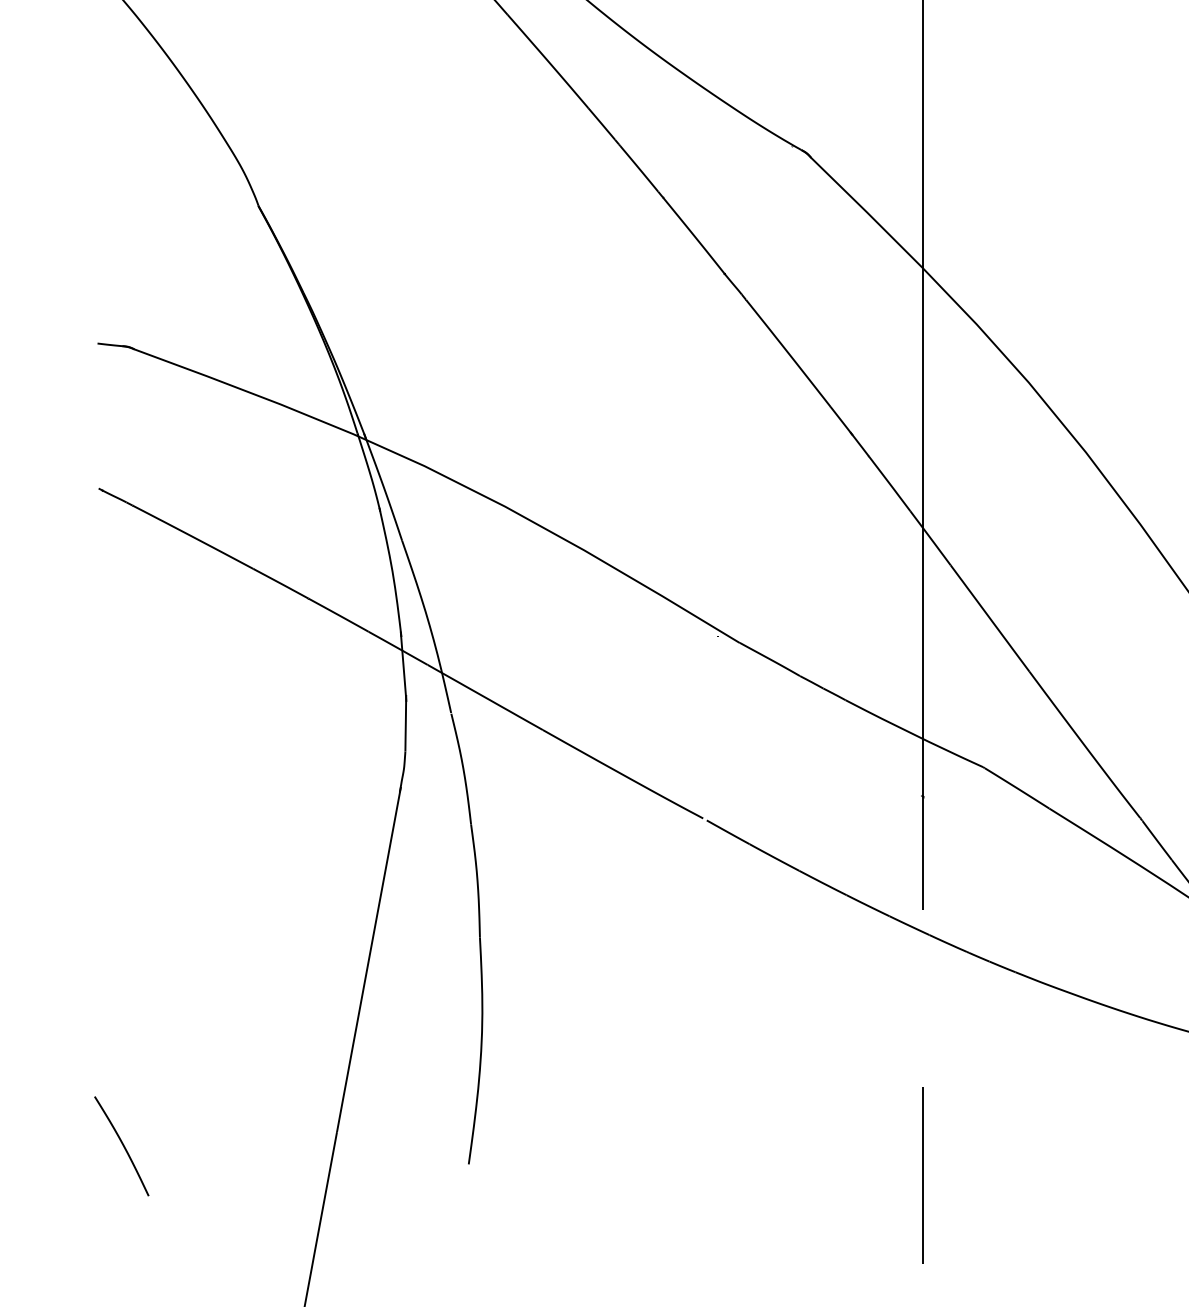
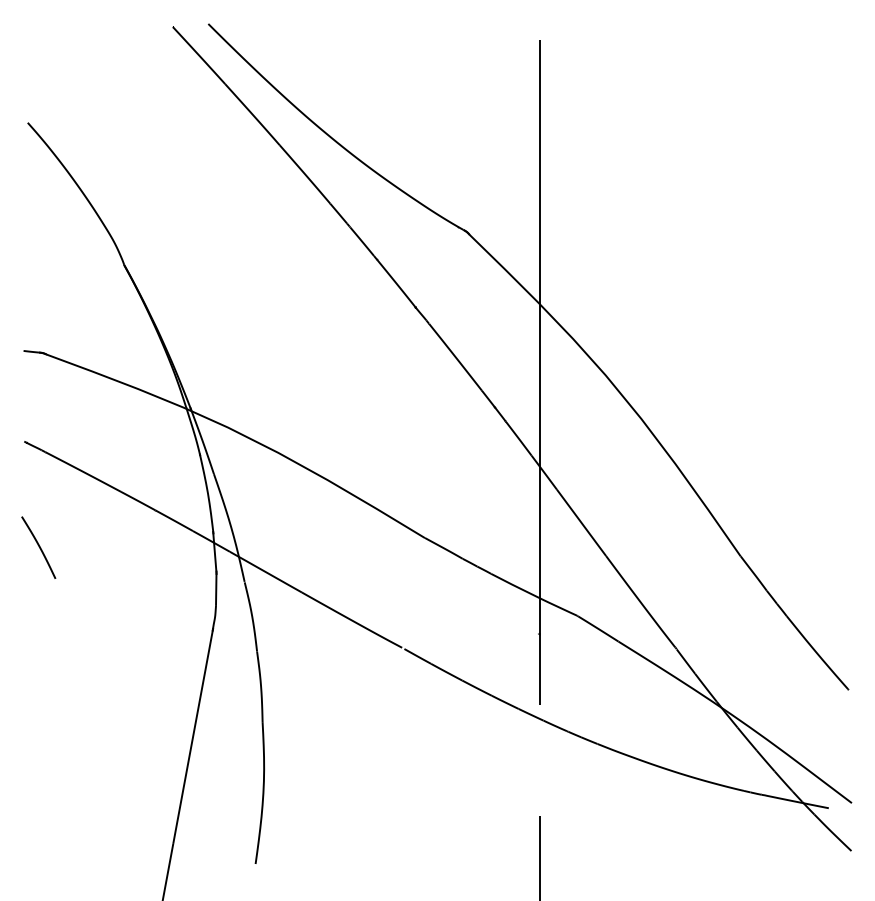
curve: (121, 1144) -> (38, 546), moved

